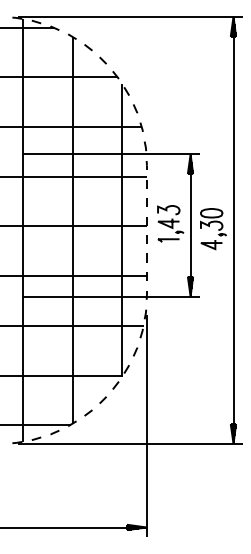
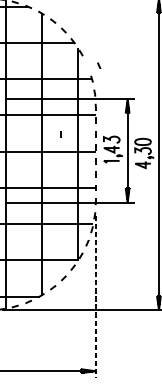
line: (135, 108) -> (99, 65), moved
line: (98, 202) -> (60, 134), added
line: (146, 426) -> (95, 297), solid -> dashed

